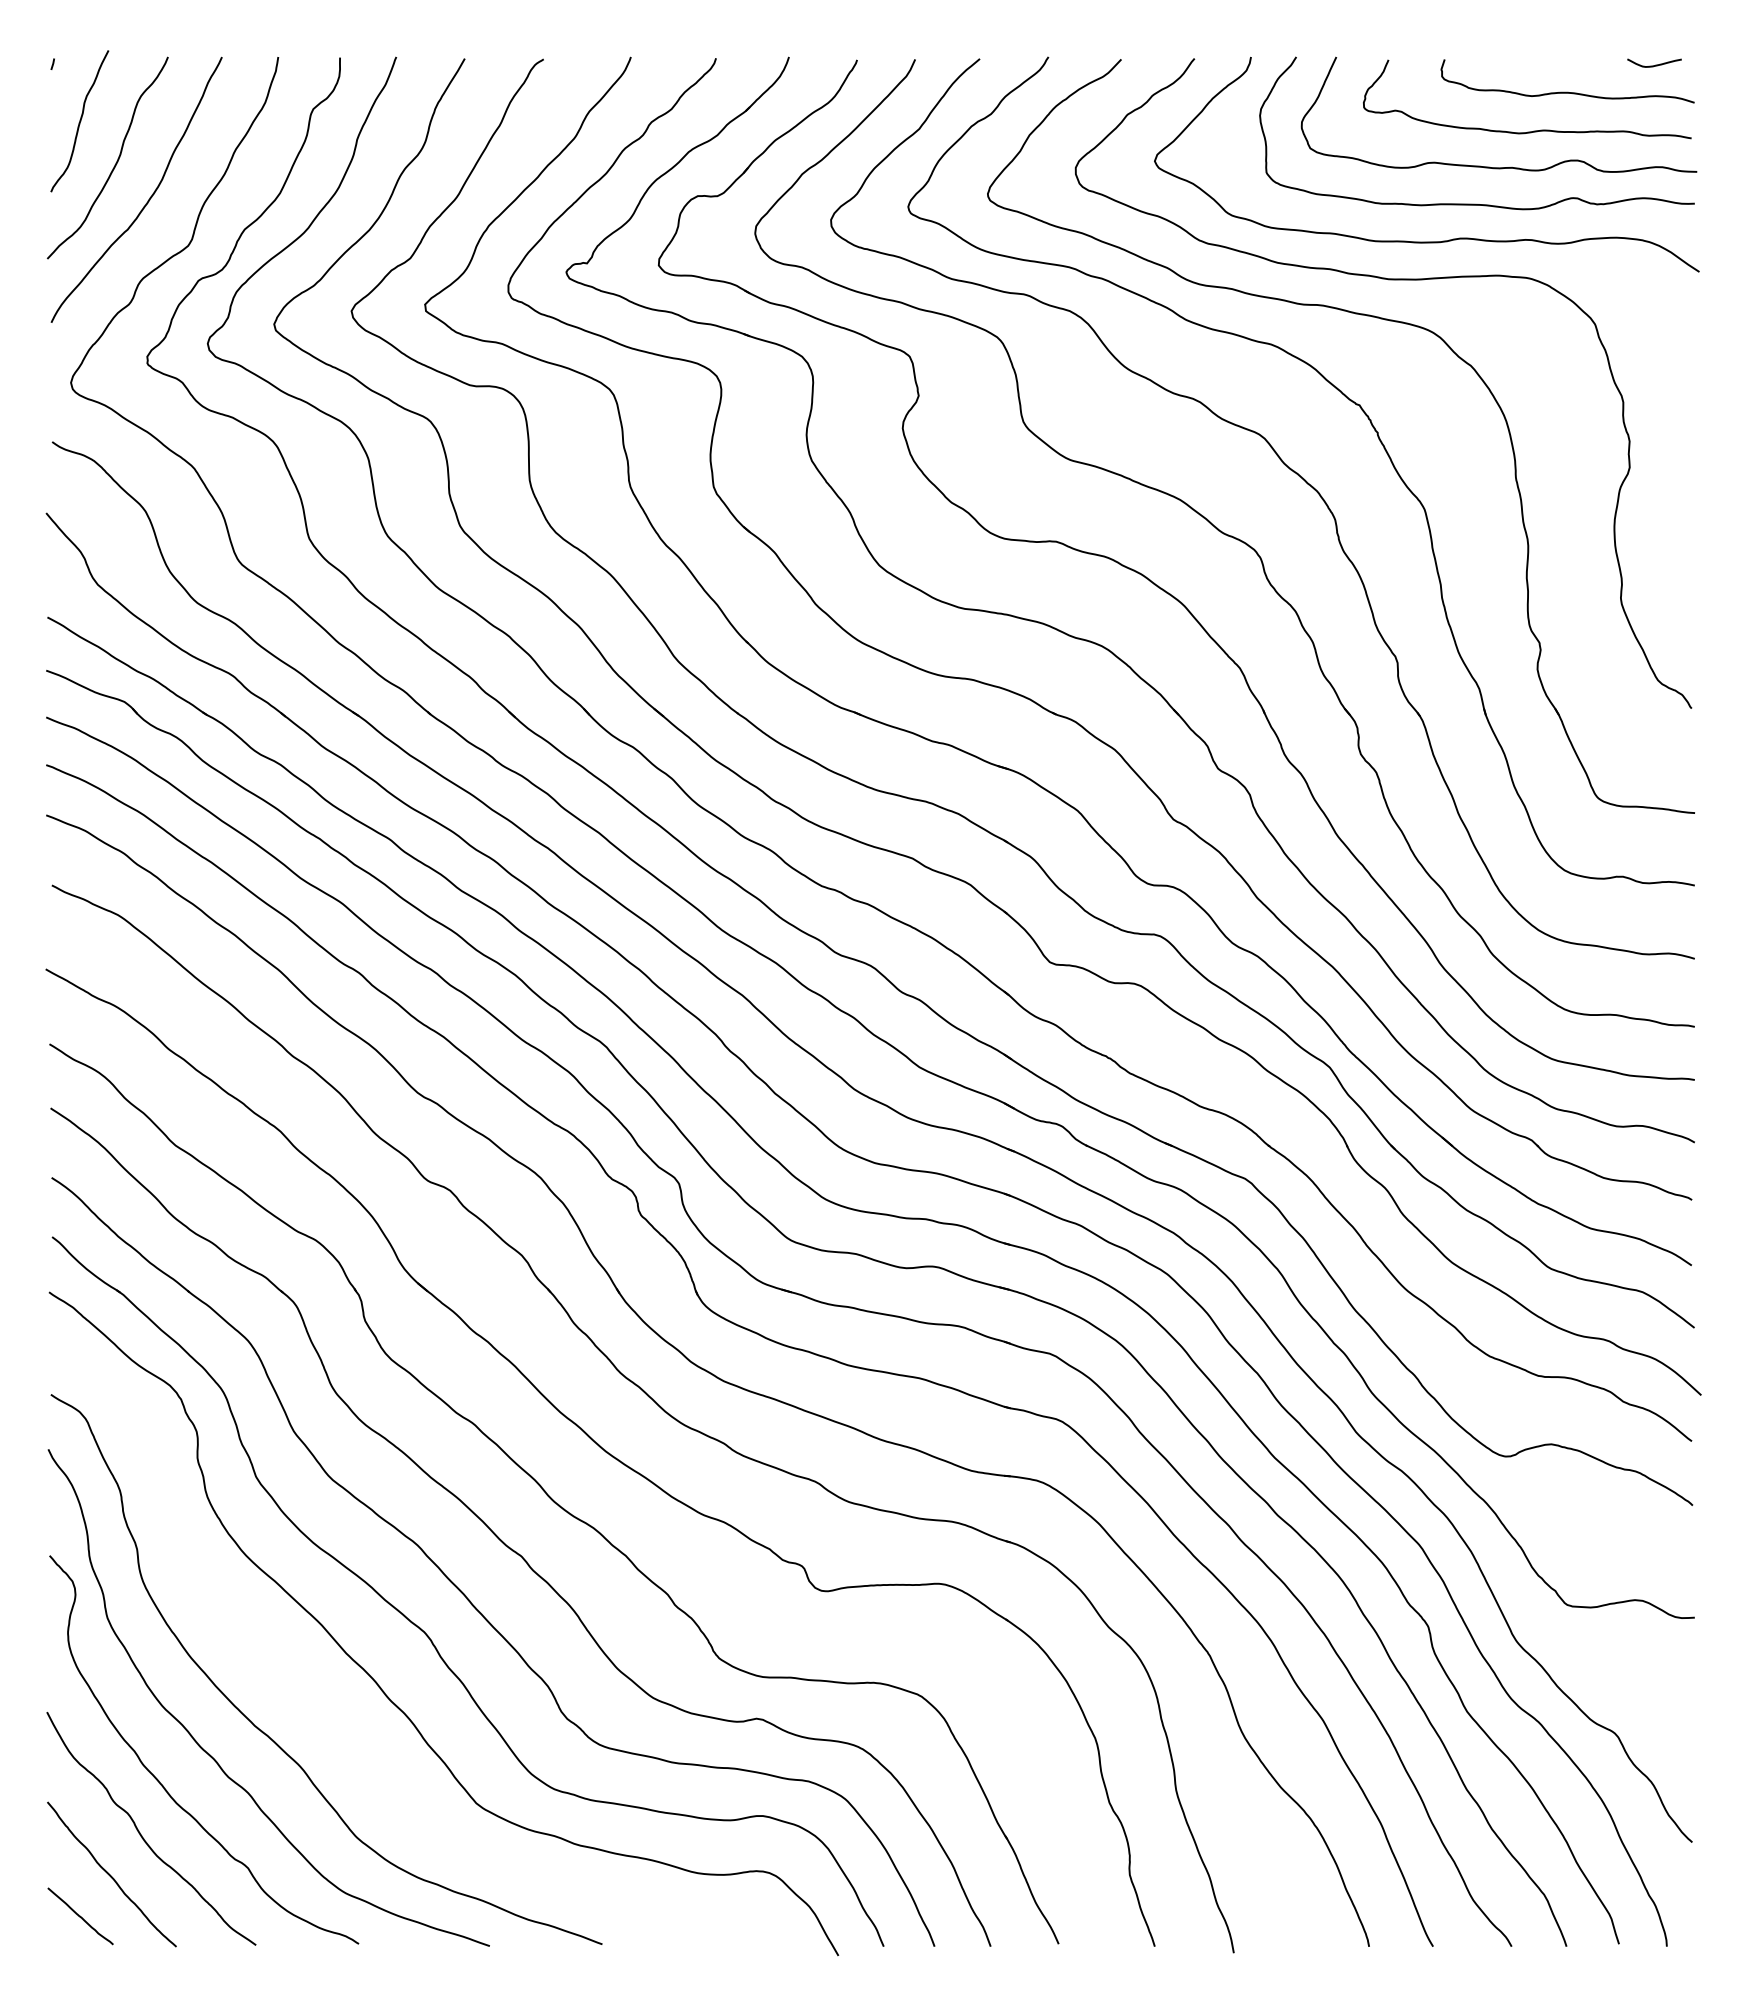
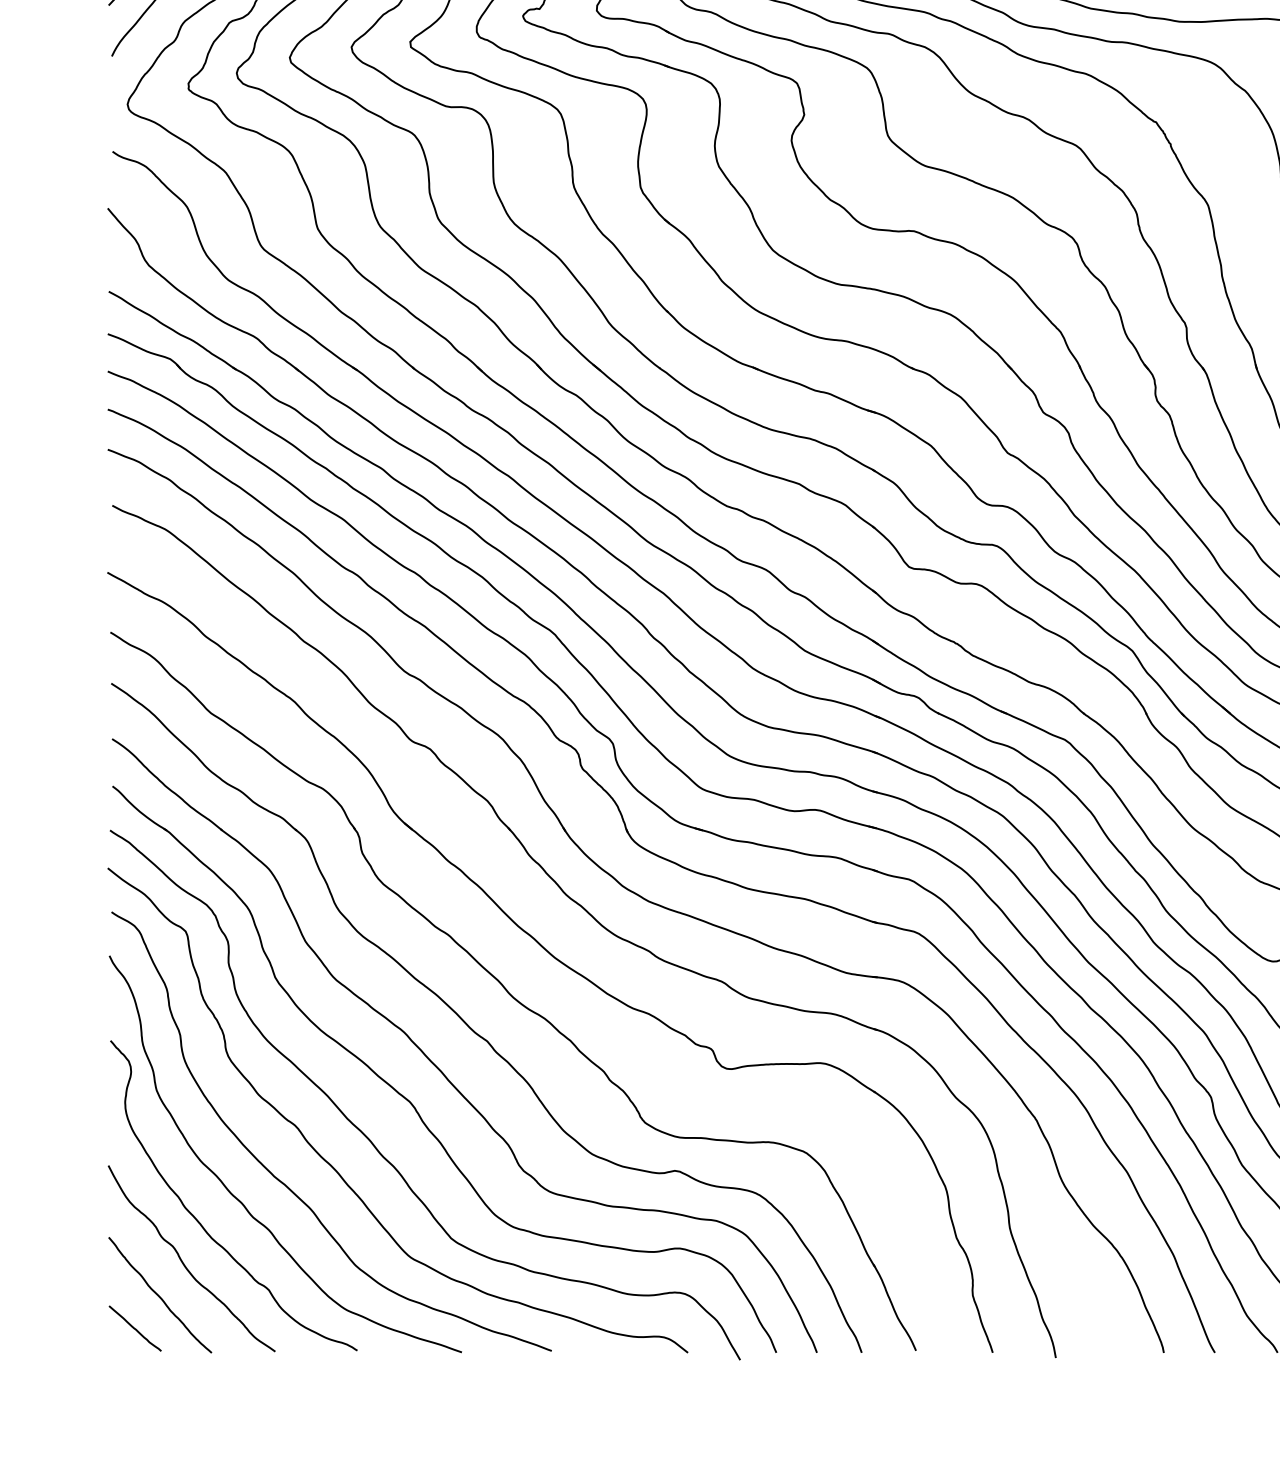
curve: (333, 1718) -> (337, 1170), added

